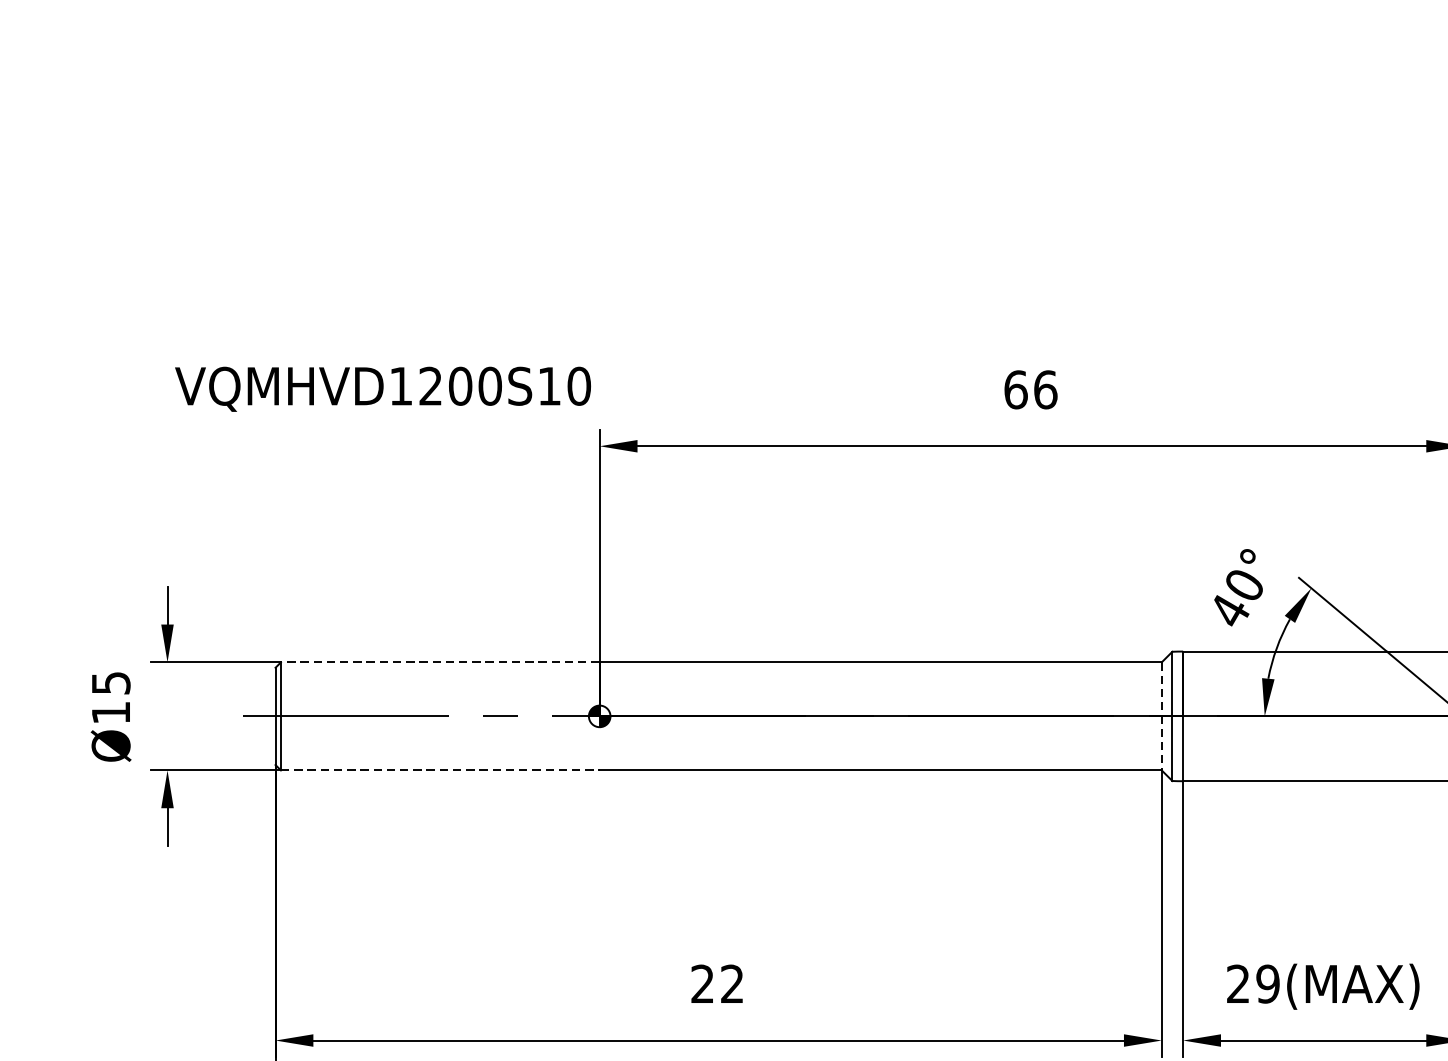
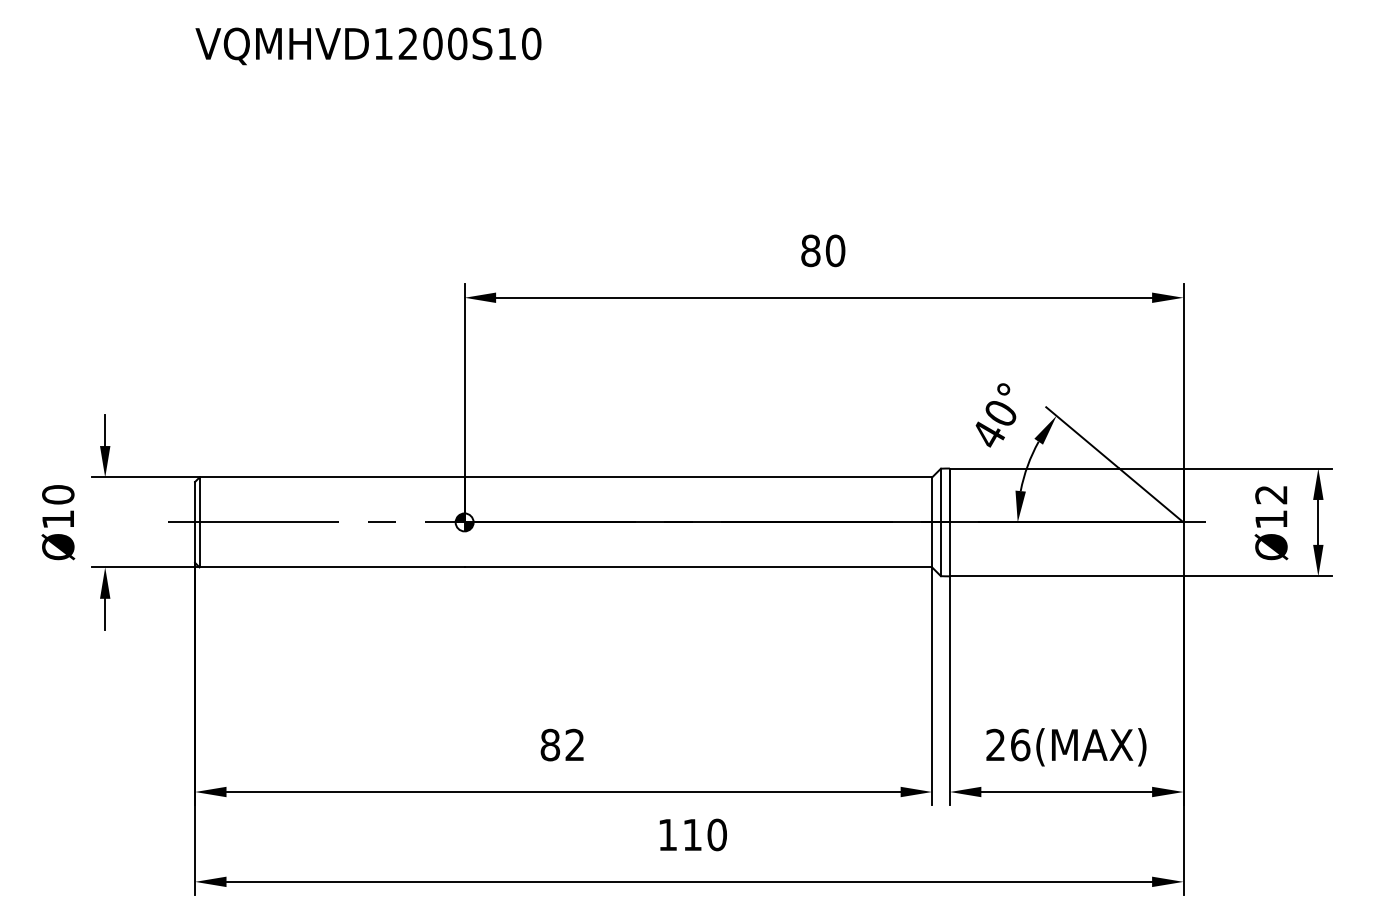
text: (383, 389) -> (368, 46), moved
text: (1031, 389) -> (823, 250), 66 -> 80
line: (440, 662) -> (332, 477), dashed -> solid
text: (111, 682) -> (58, 494), Ø15 -> Ø10
line: (1162, 716) -> (932, 522), dashed -> solid
line: (440, 770) -> (332, 567), dashed -> solid
text: (702, 983) -> (550, 744), 22 -> 82
text: (1268, 983) -> (1020, 744), 29(MAX) -> 26(MAX)

